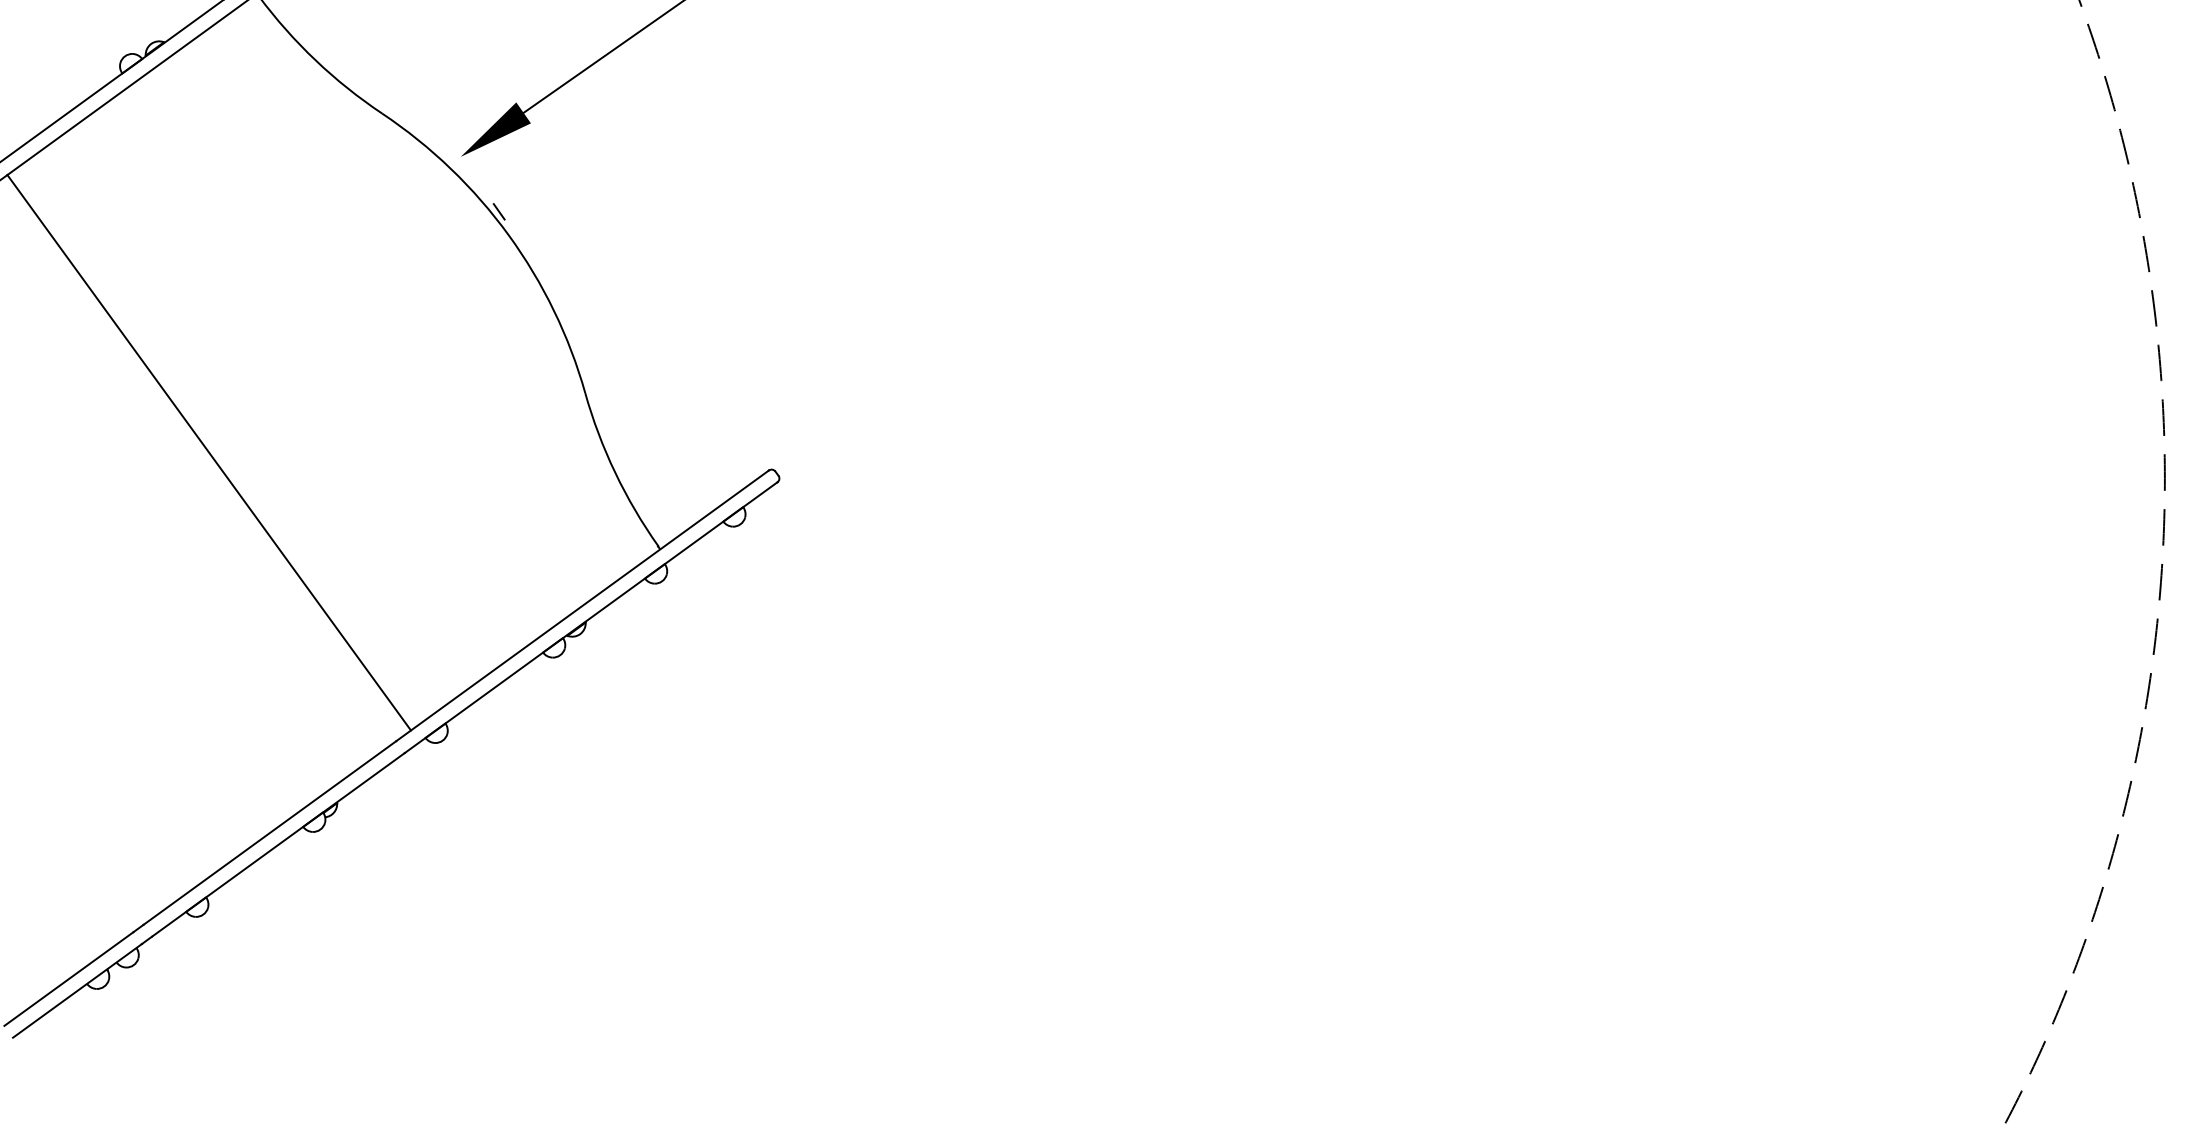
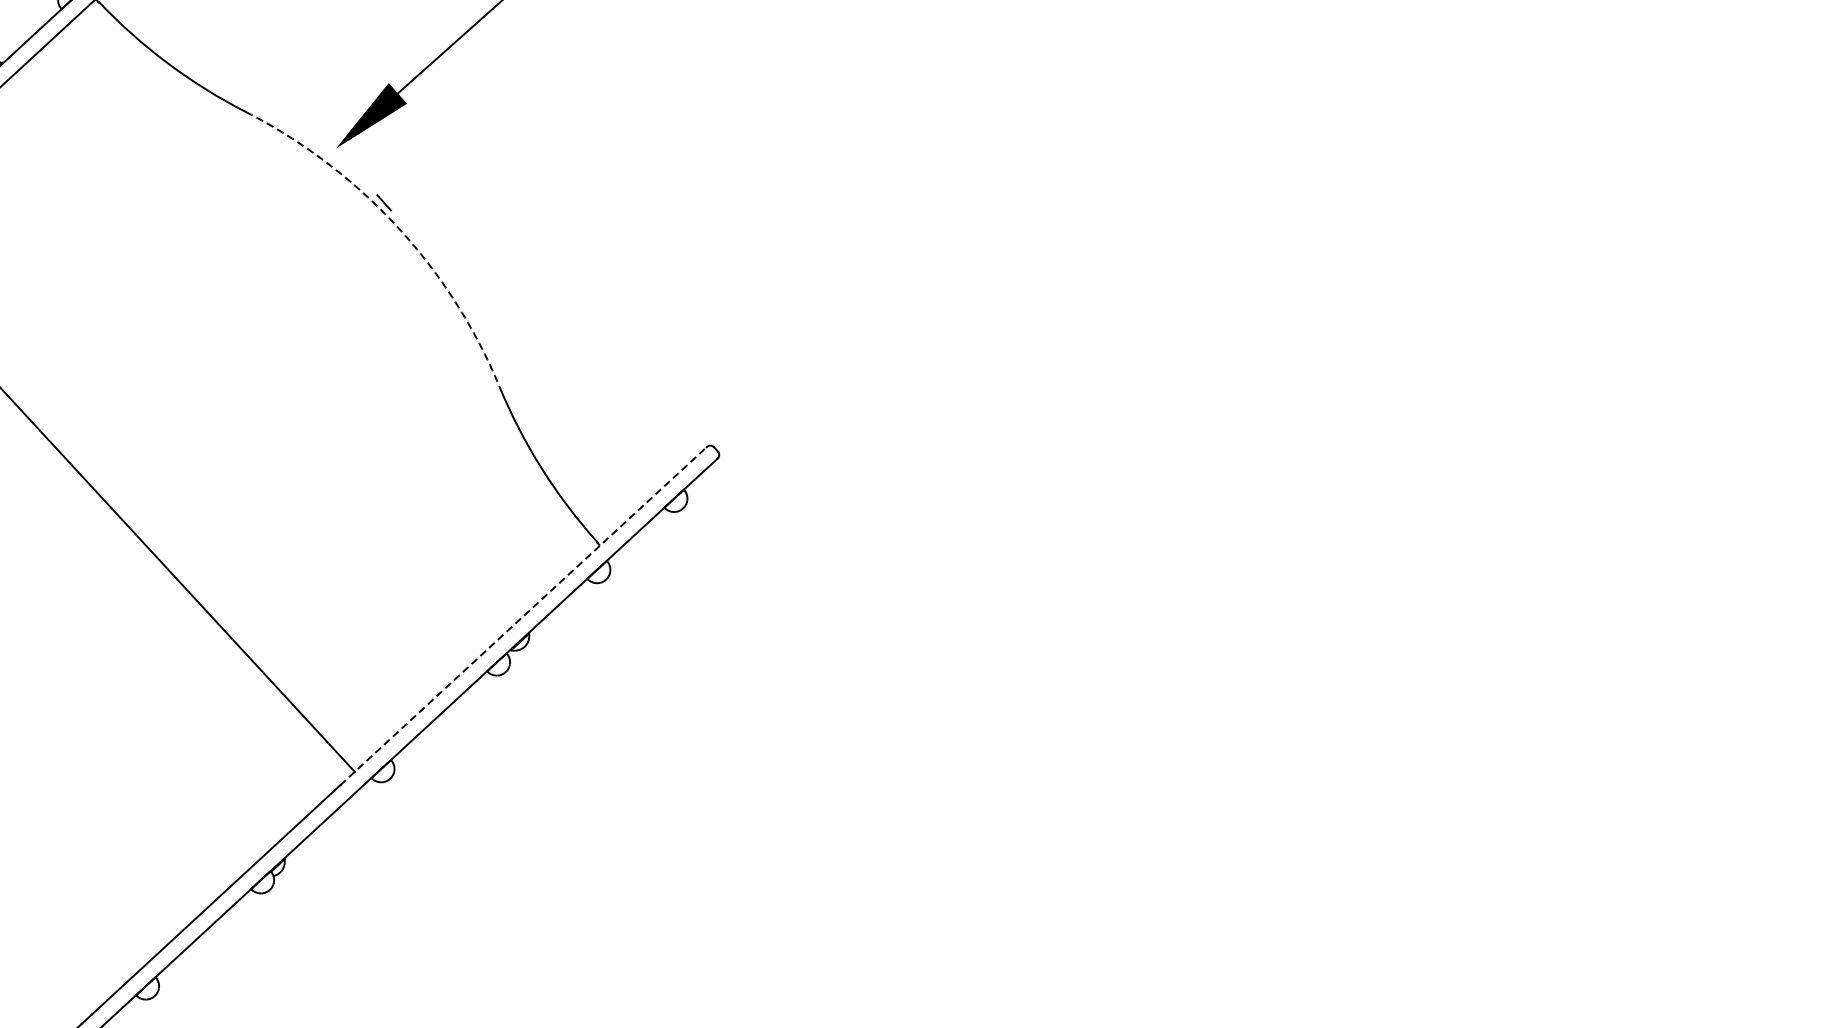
line: (508, 235) -> (397, 227), solid -> dashed
line: (582, 605) -> (523, 615), solid -> dashed

